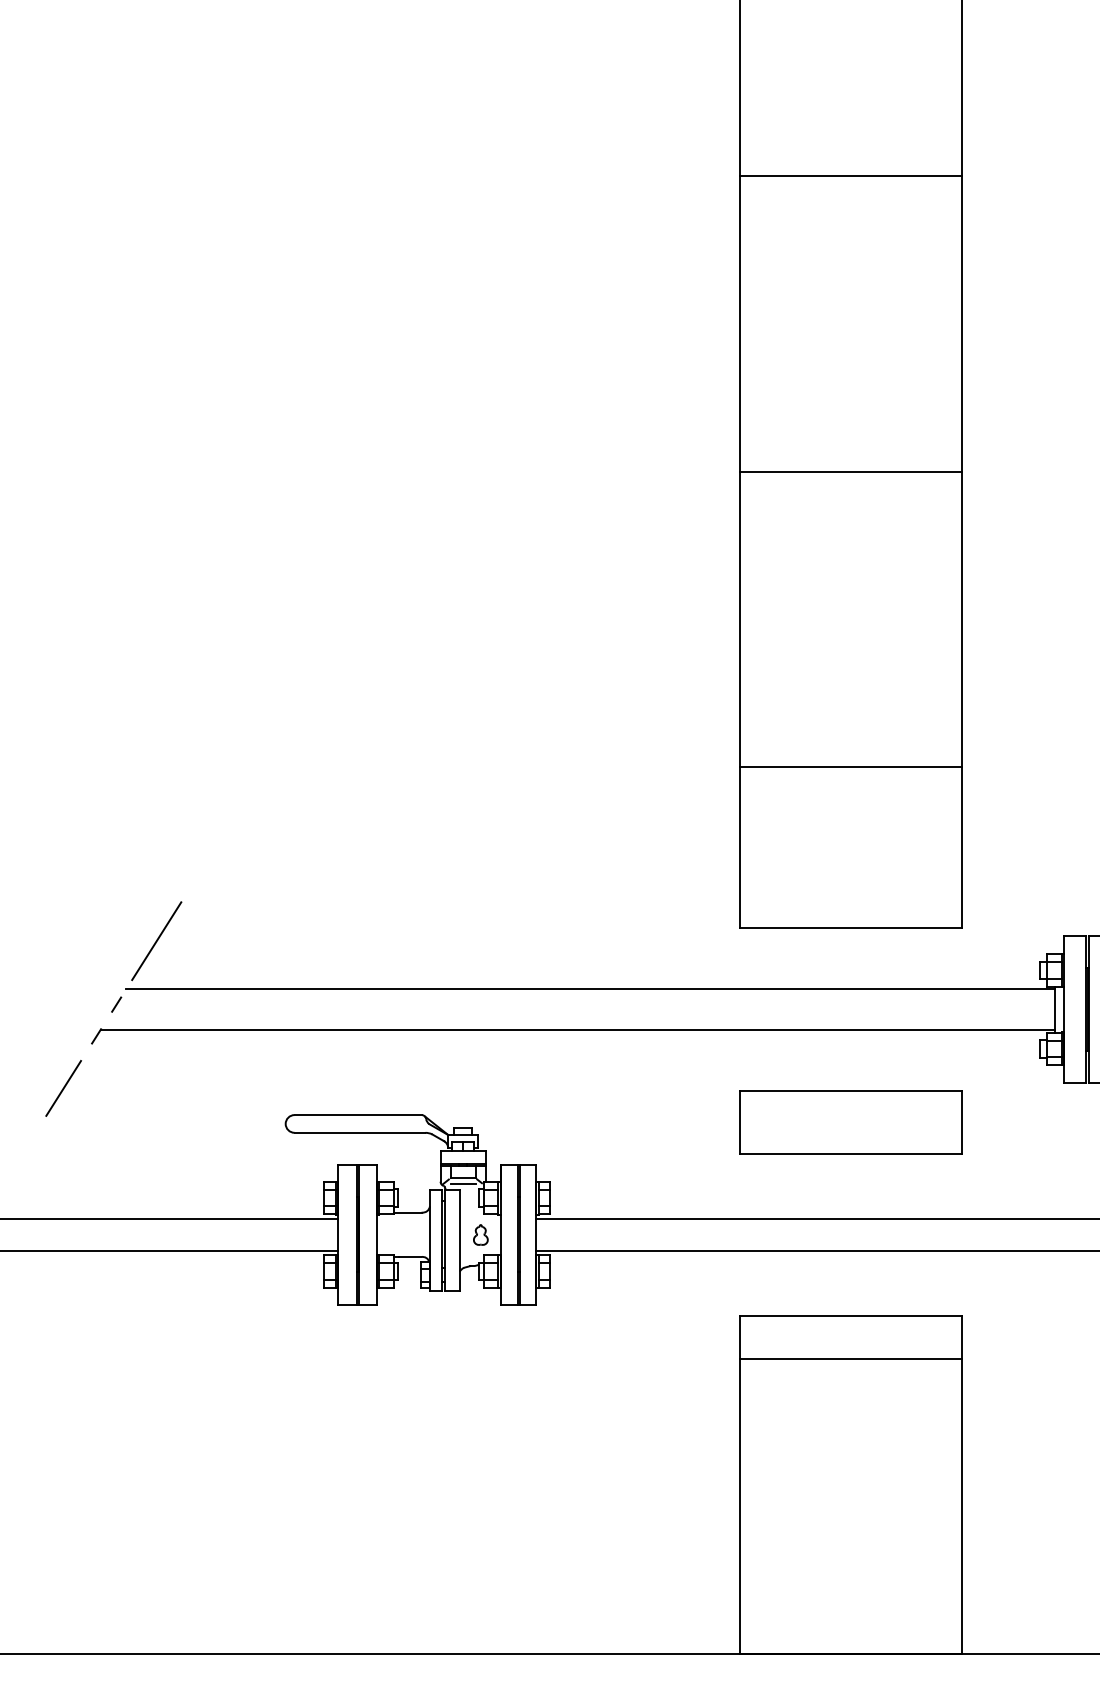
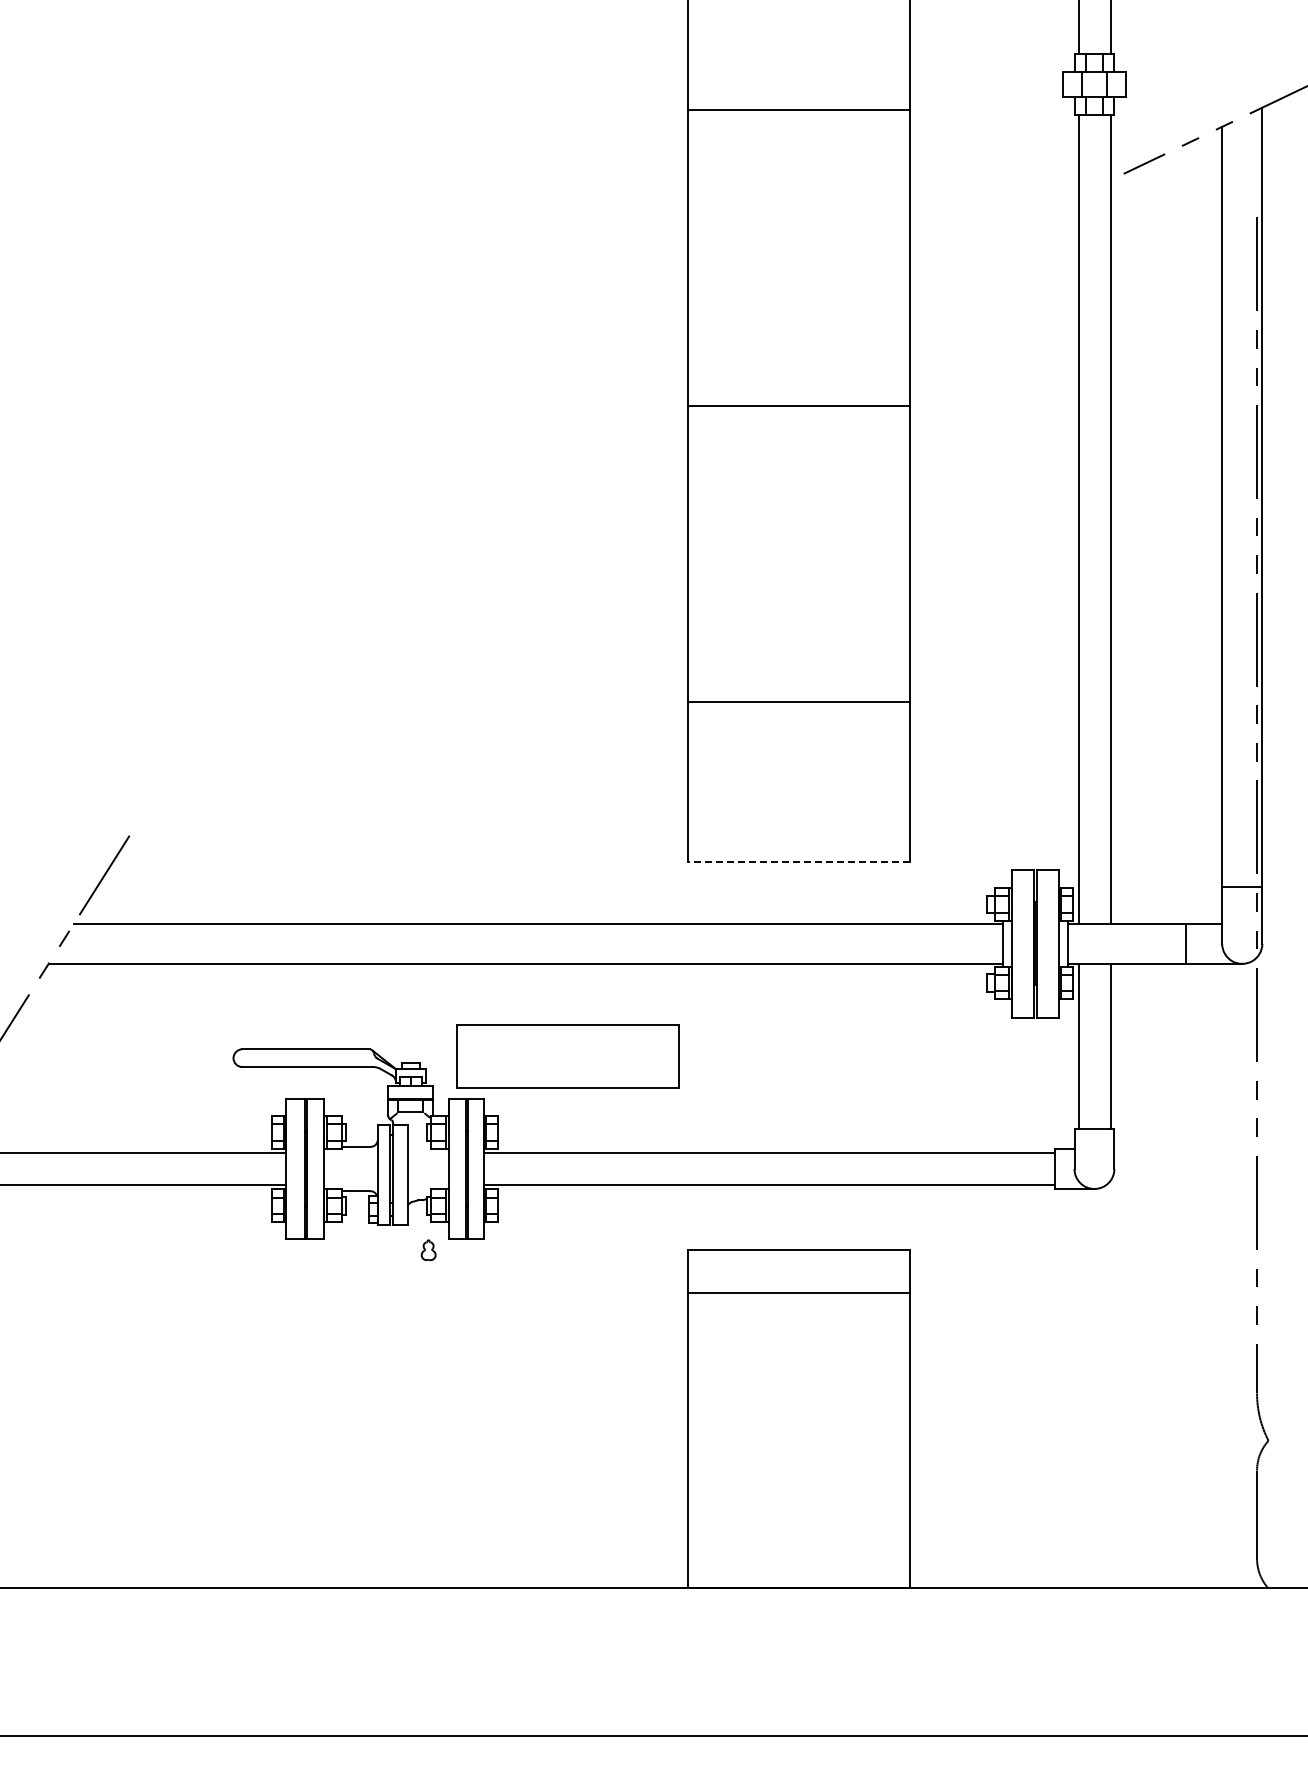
line: (850, 928) -> (798, 862), solid -> dashed
part: (850, 1122) -> (567, 1056), moved
line: (462, 1184) -> (410, 1118), removed
part: (480, 1234) -> (428, 1249), moved

